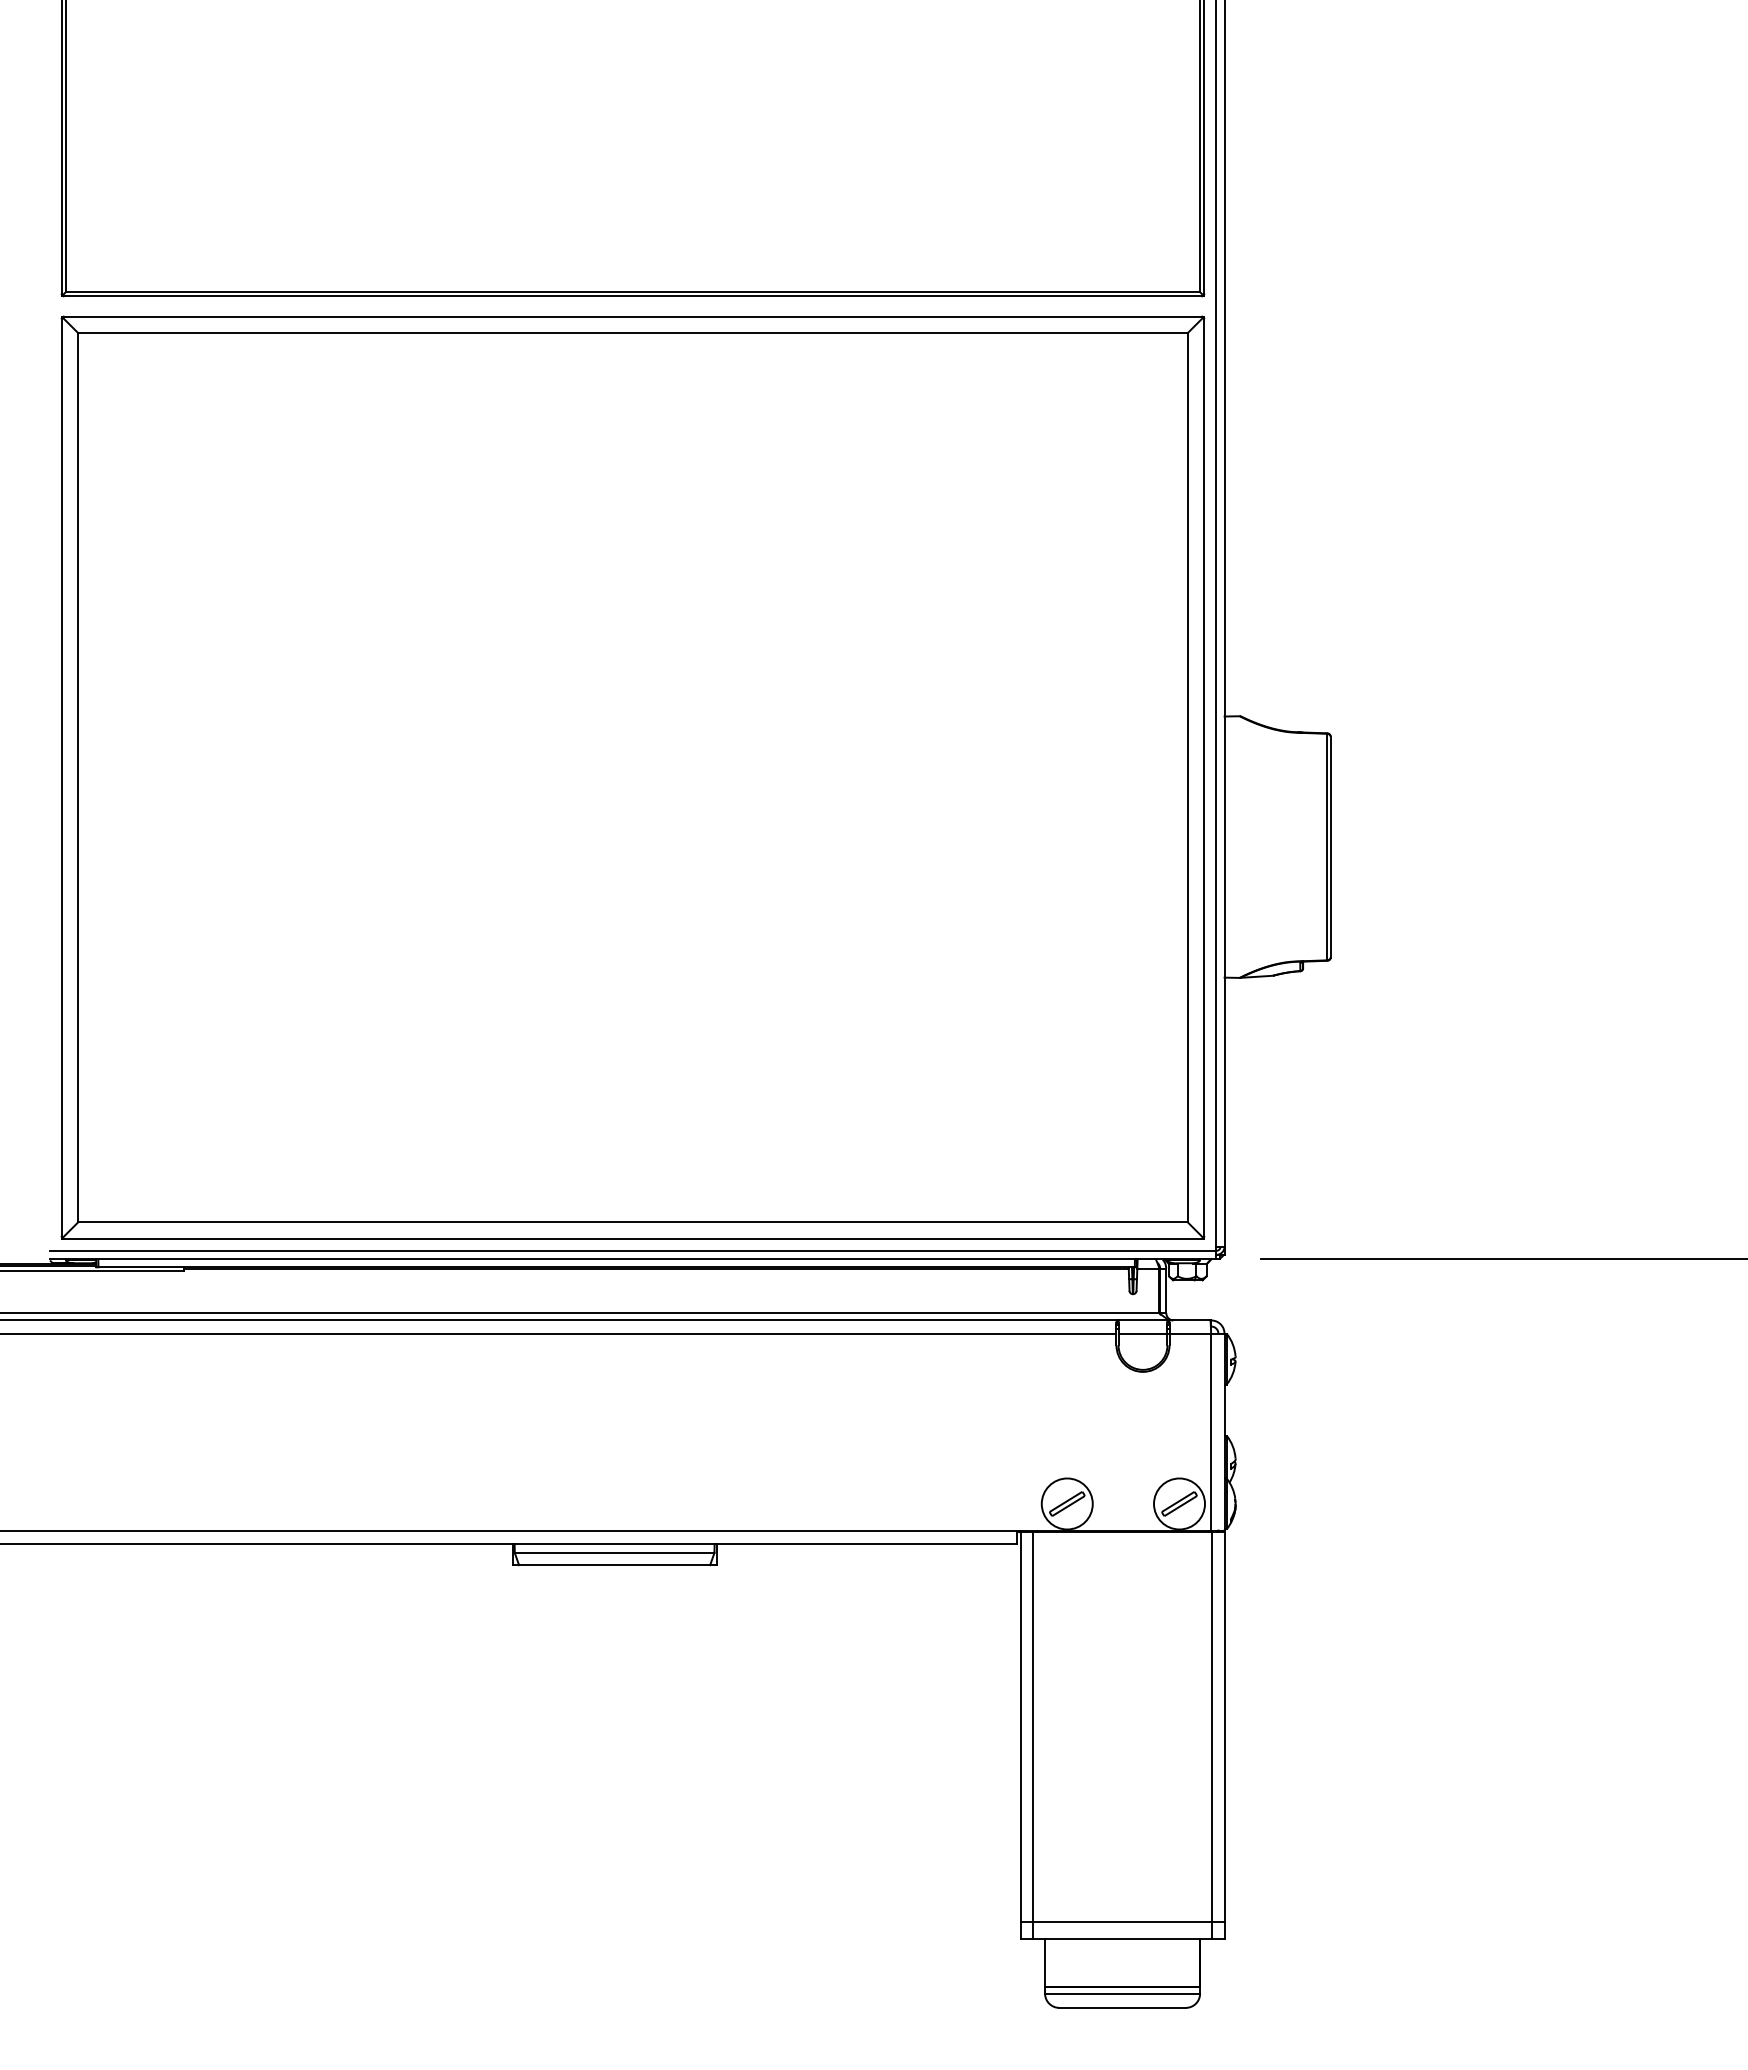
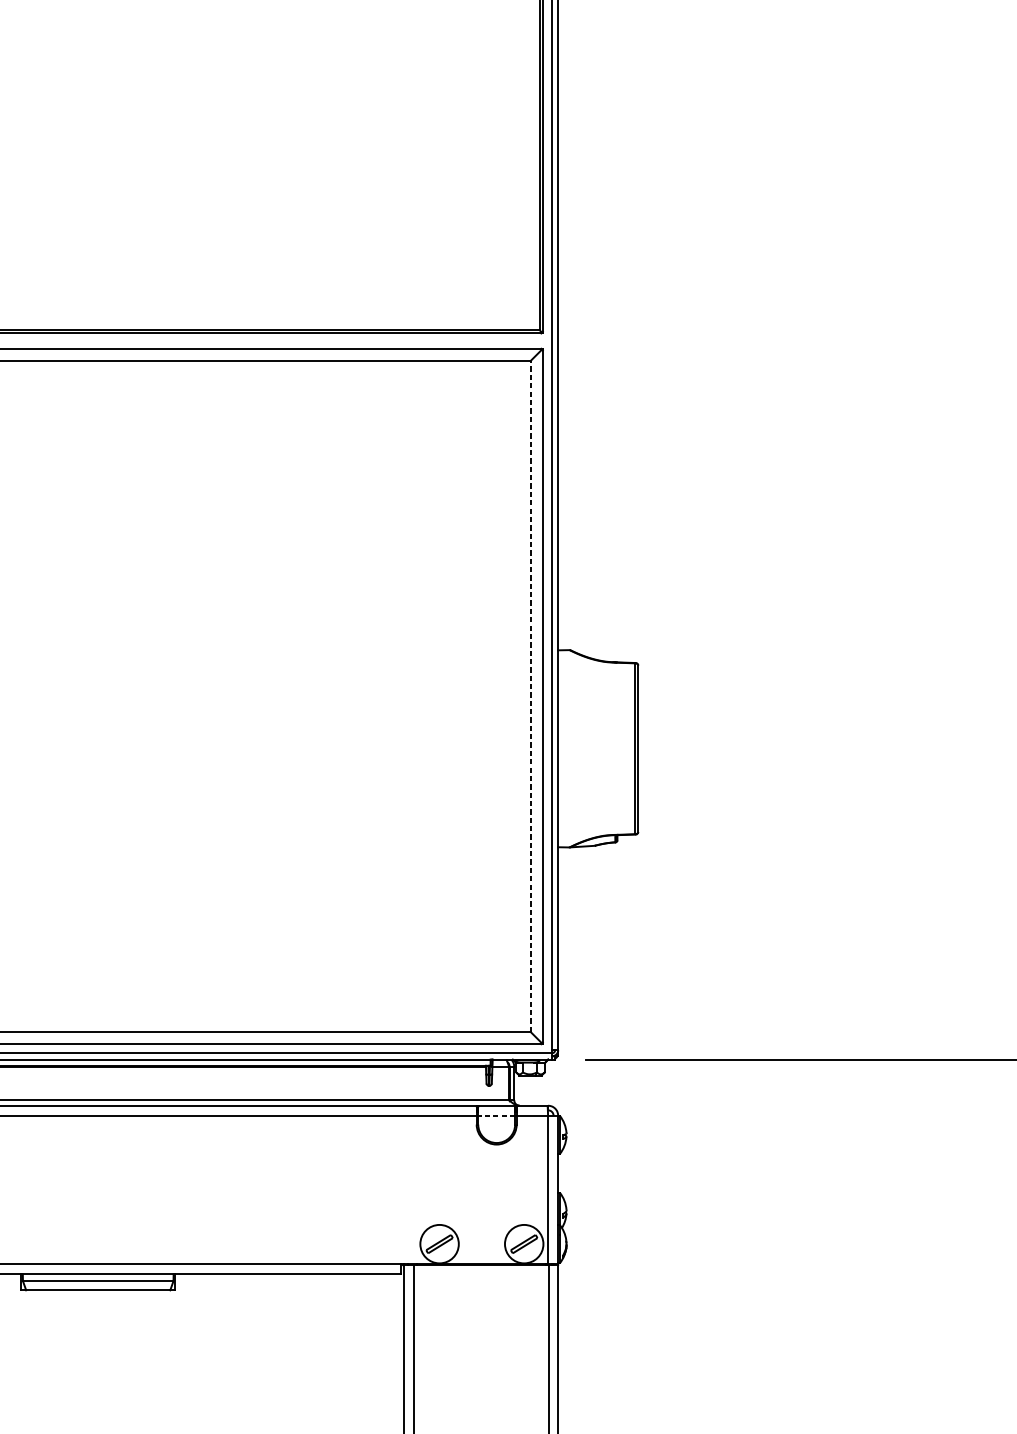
line: (1187, 777) -> (530, 696), solid -> dashed
line: (1142, 1333) -> (496, 1115), solid -> dashed

